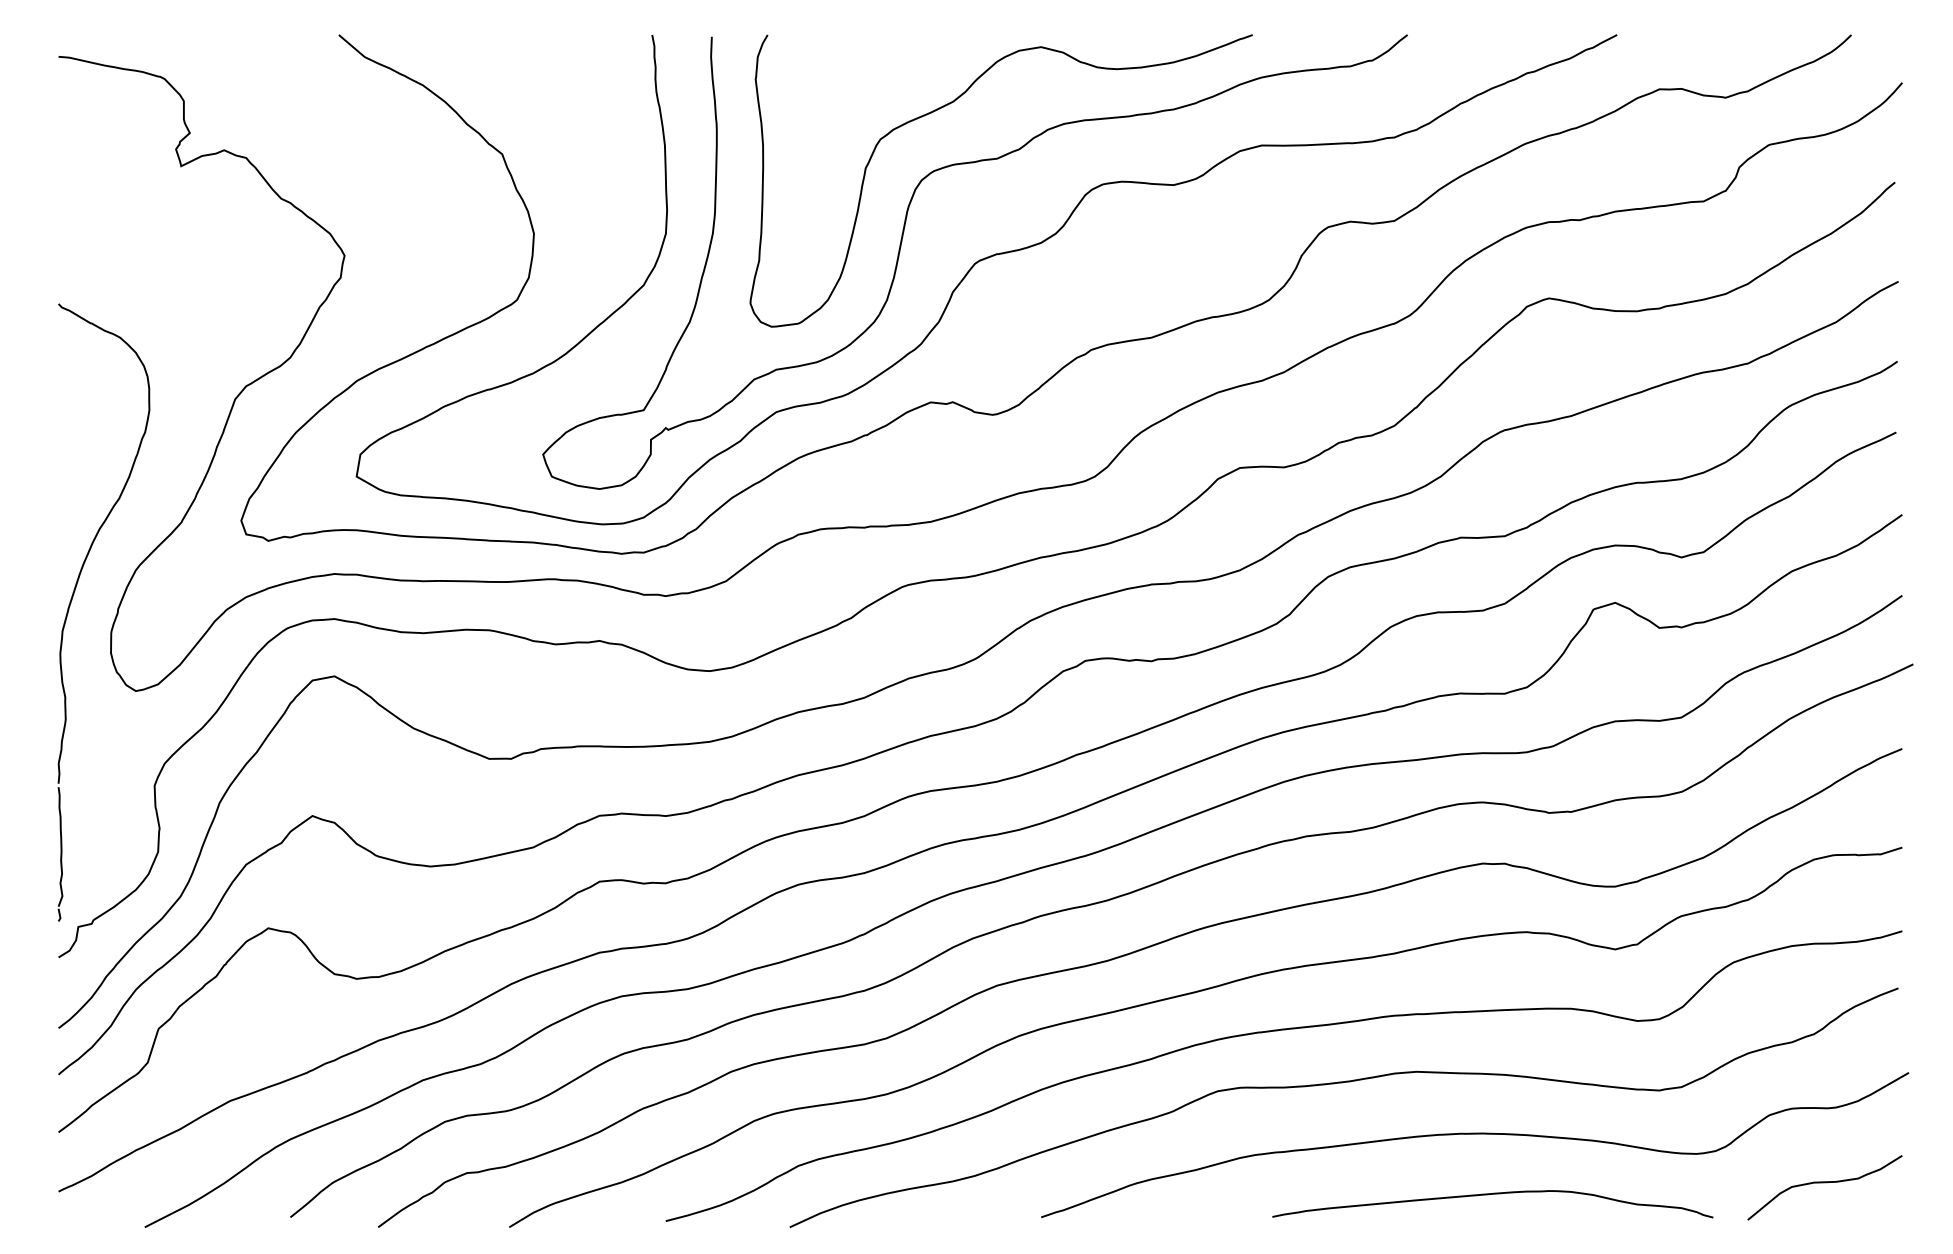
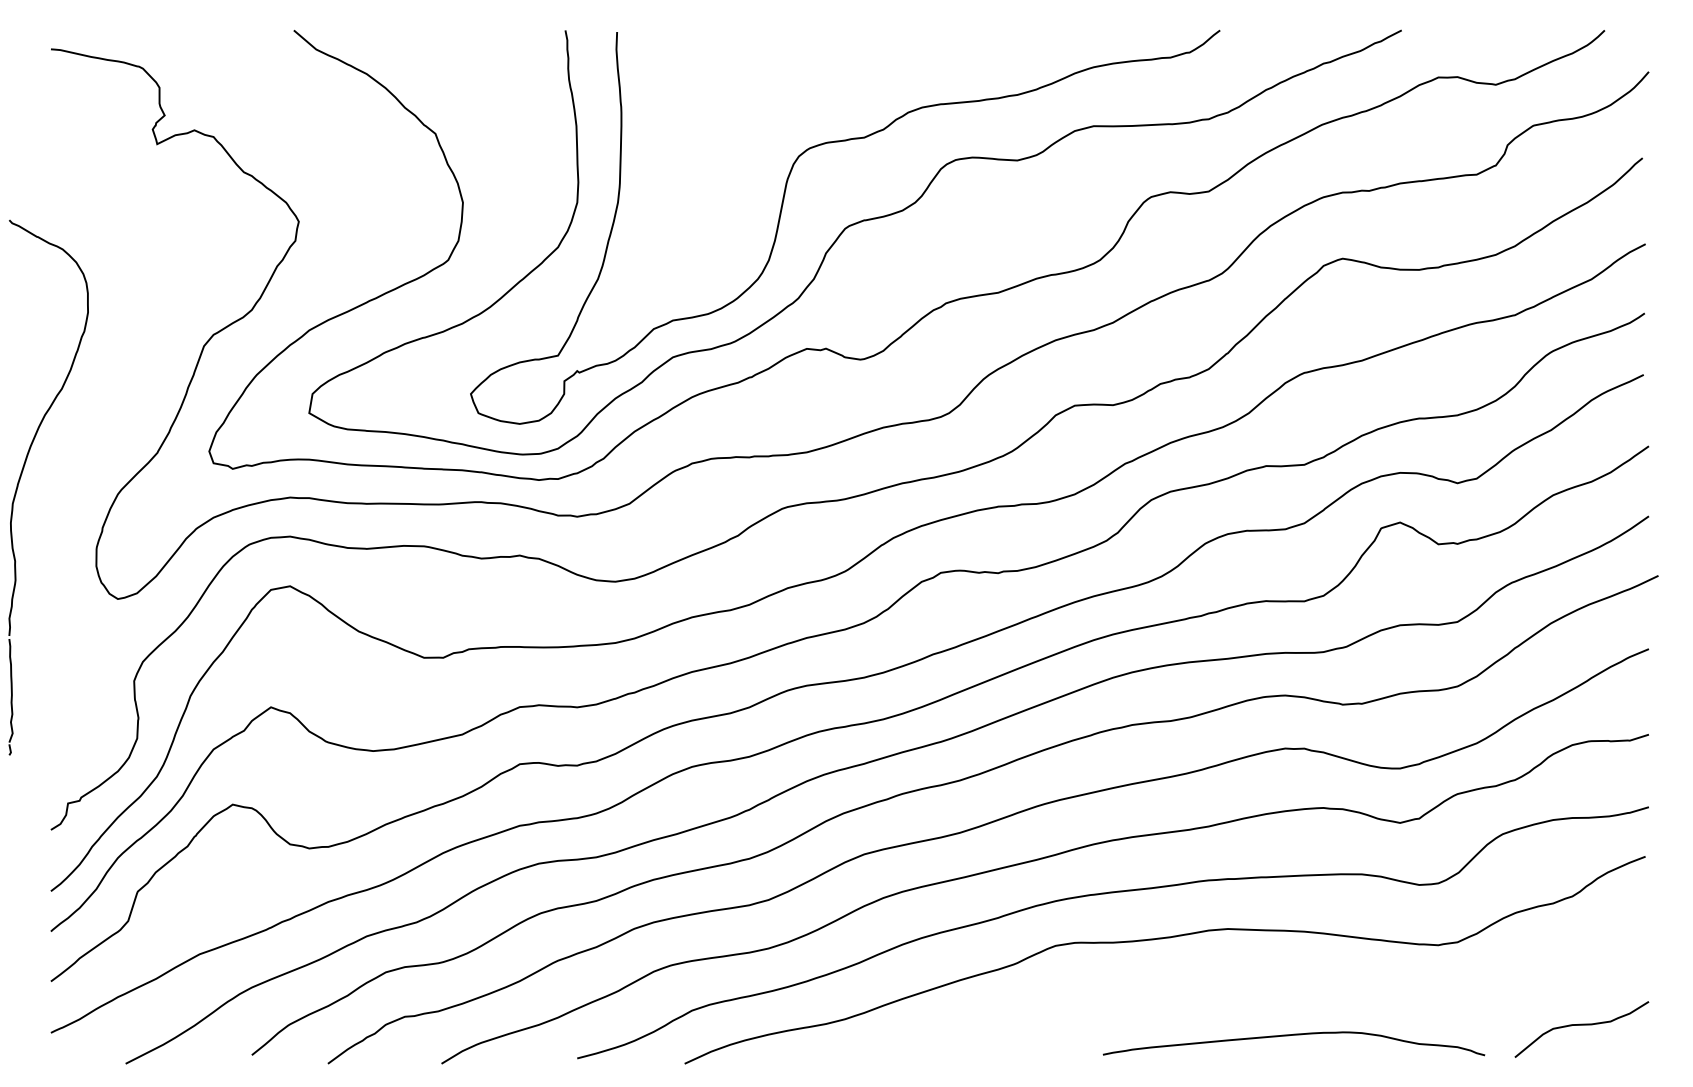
curve: (952, 103) -> (825, 89), removed
part: (72, 600) -> (21, 477), moved
curve: (1475, 1134) -> (1278, 983), removed

